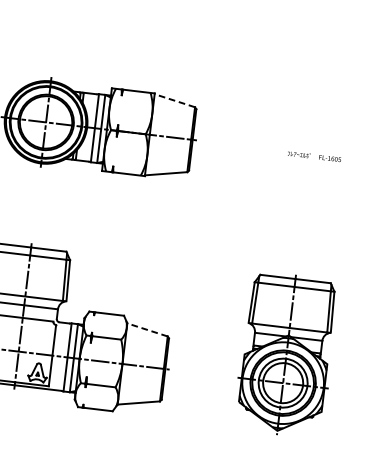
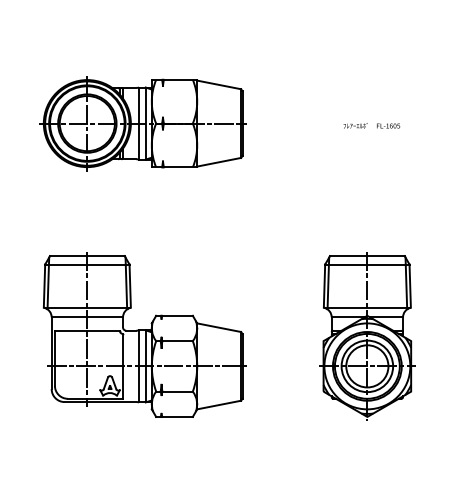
line: (174, 100) -> (218, 84), dashed -> solid
line: (146, 329) -> (218, 327), dashed -> solid

